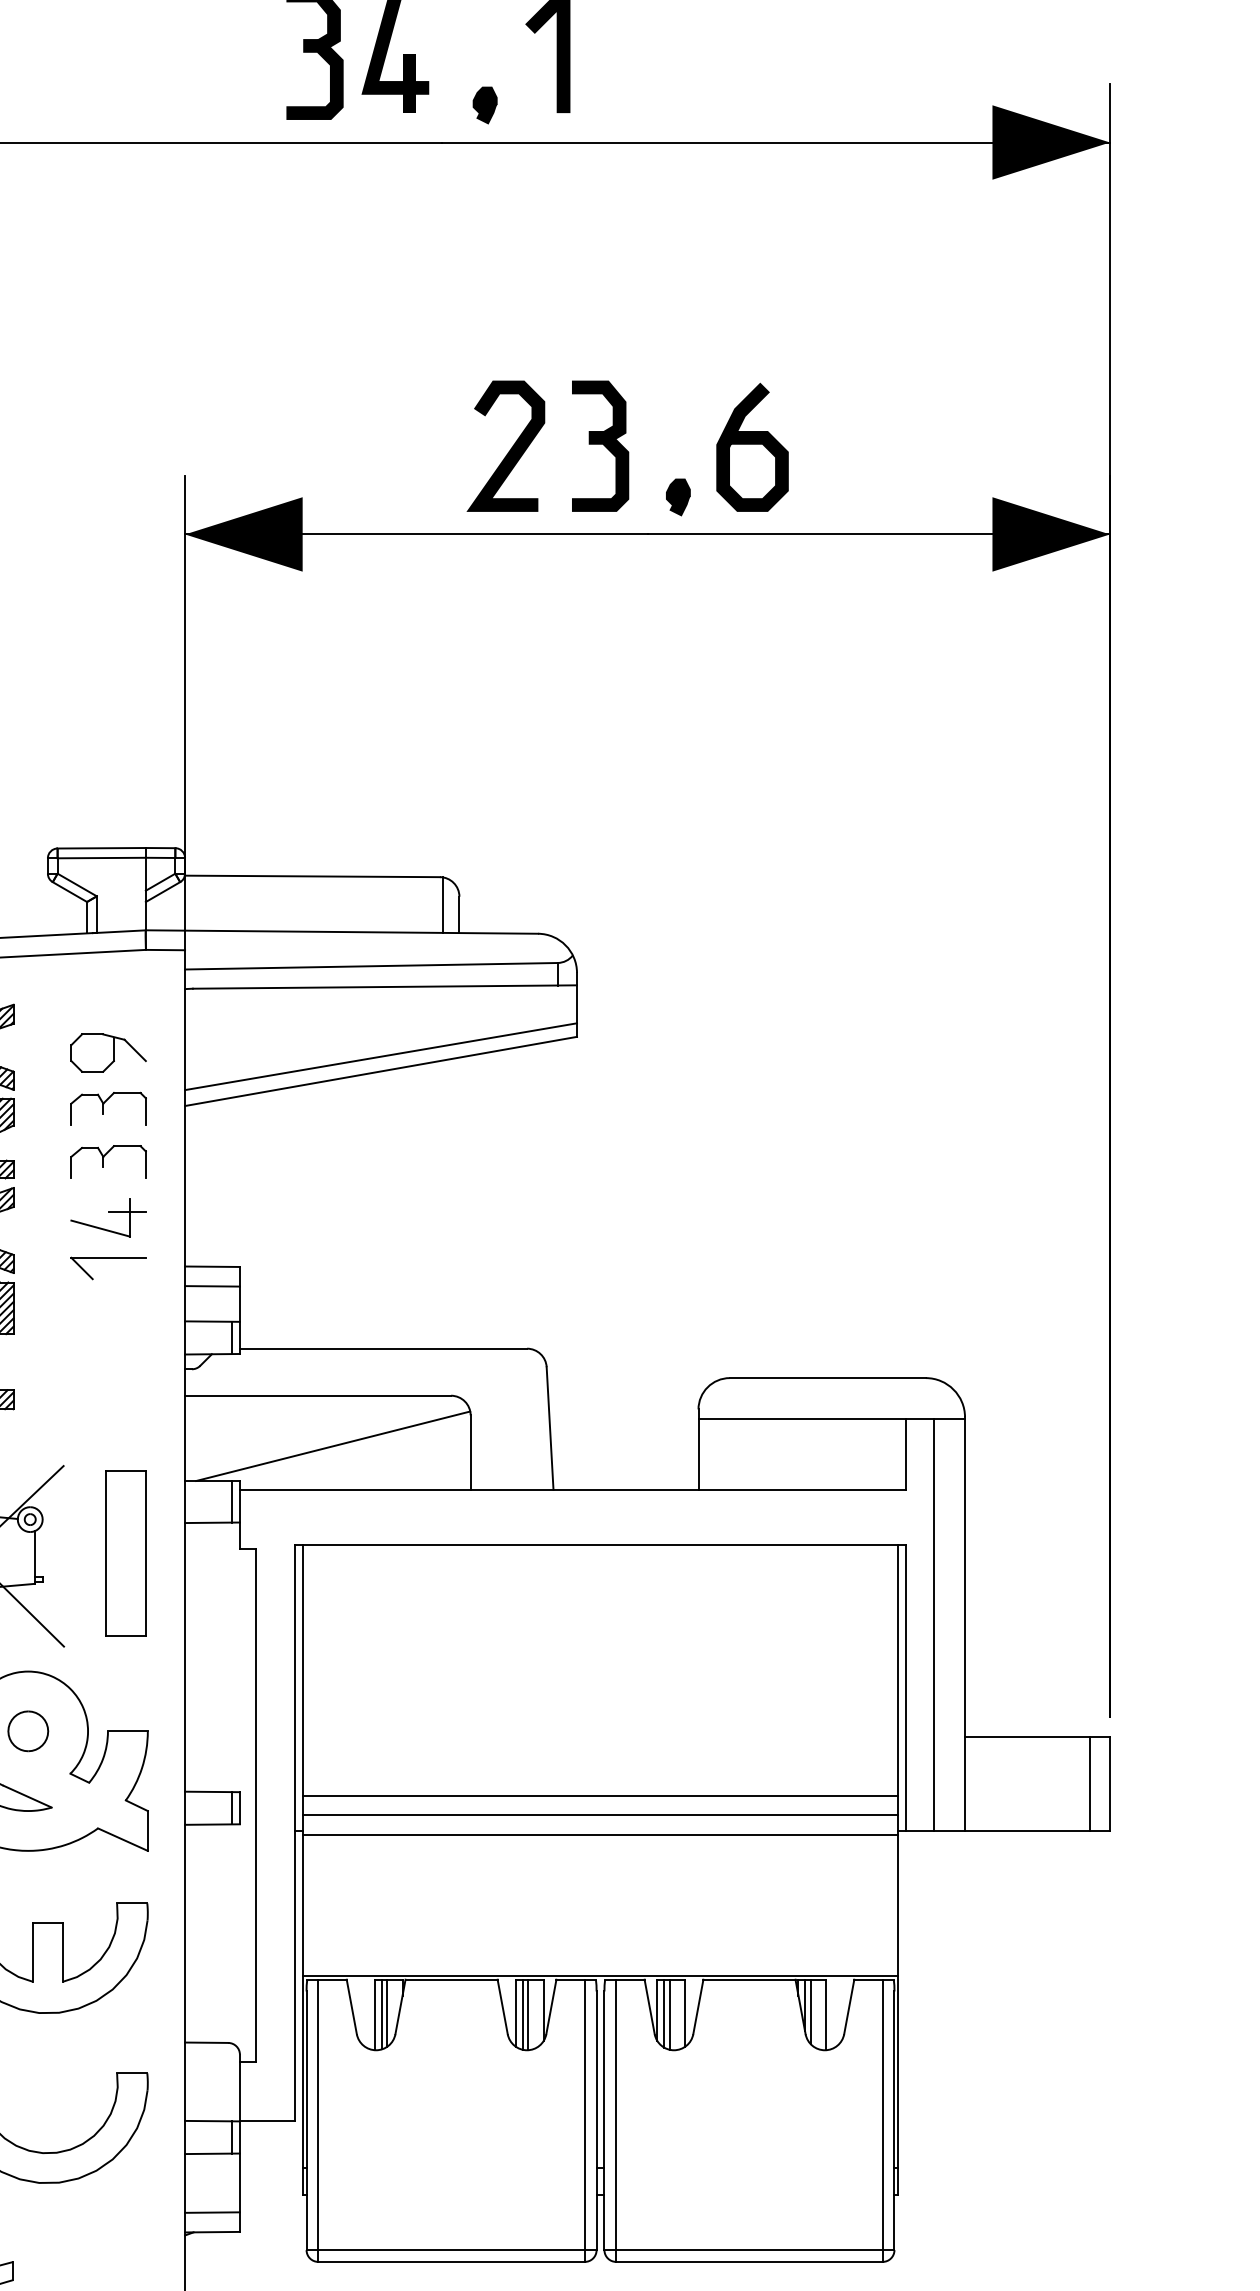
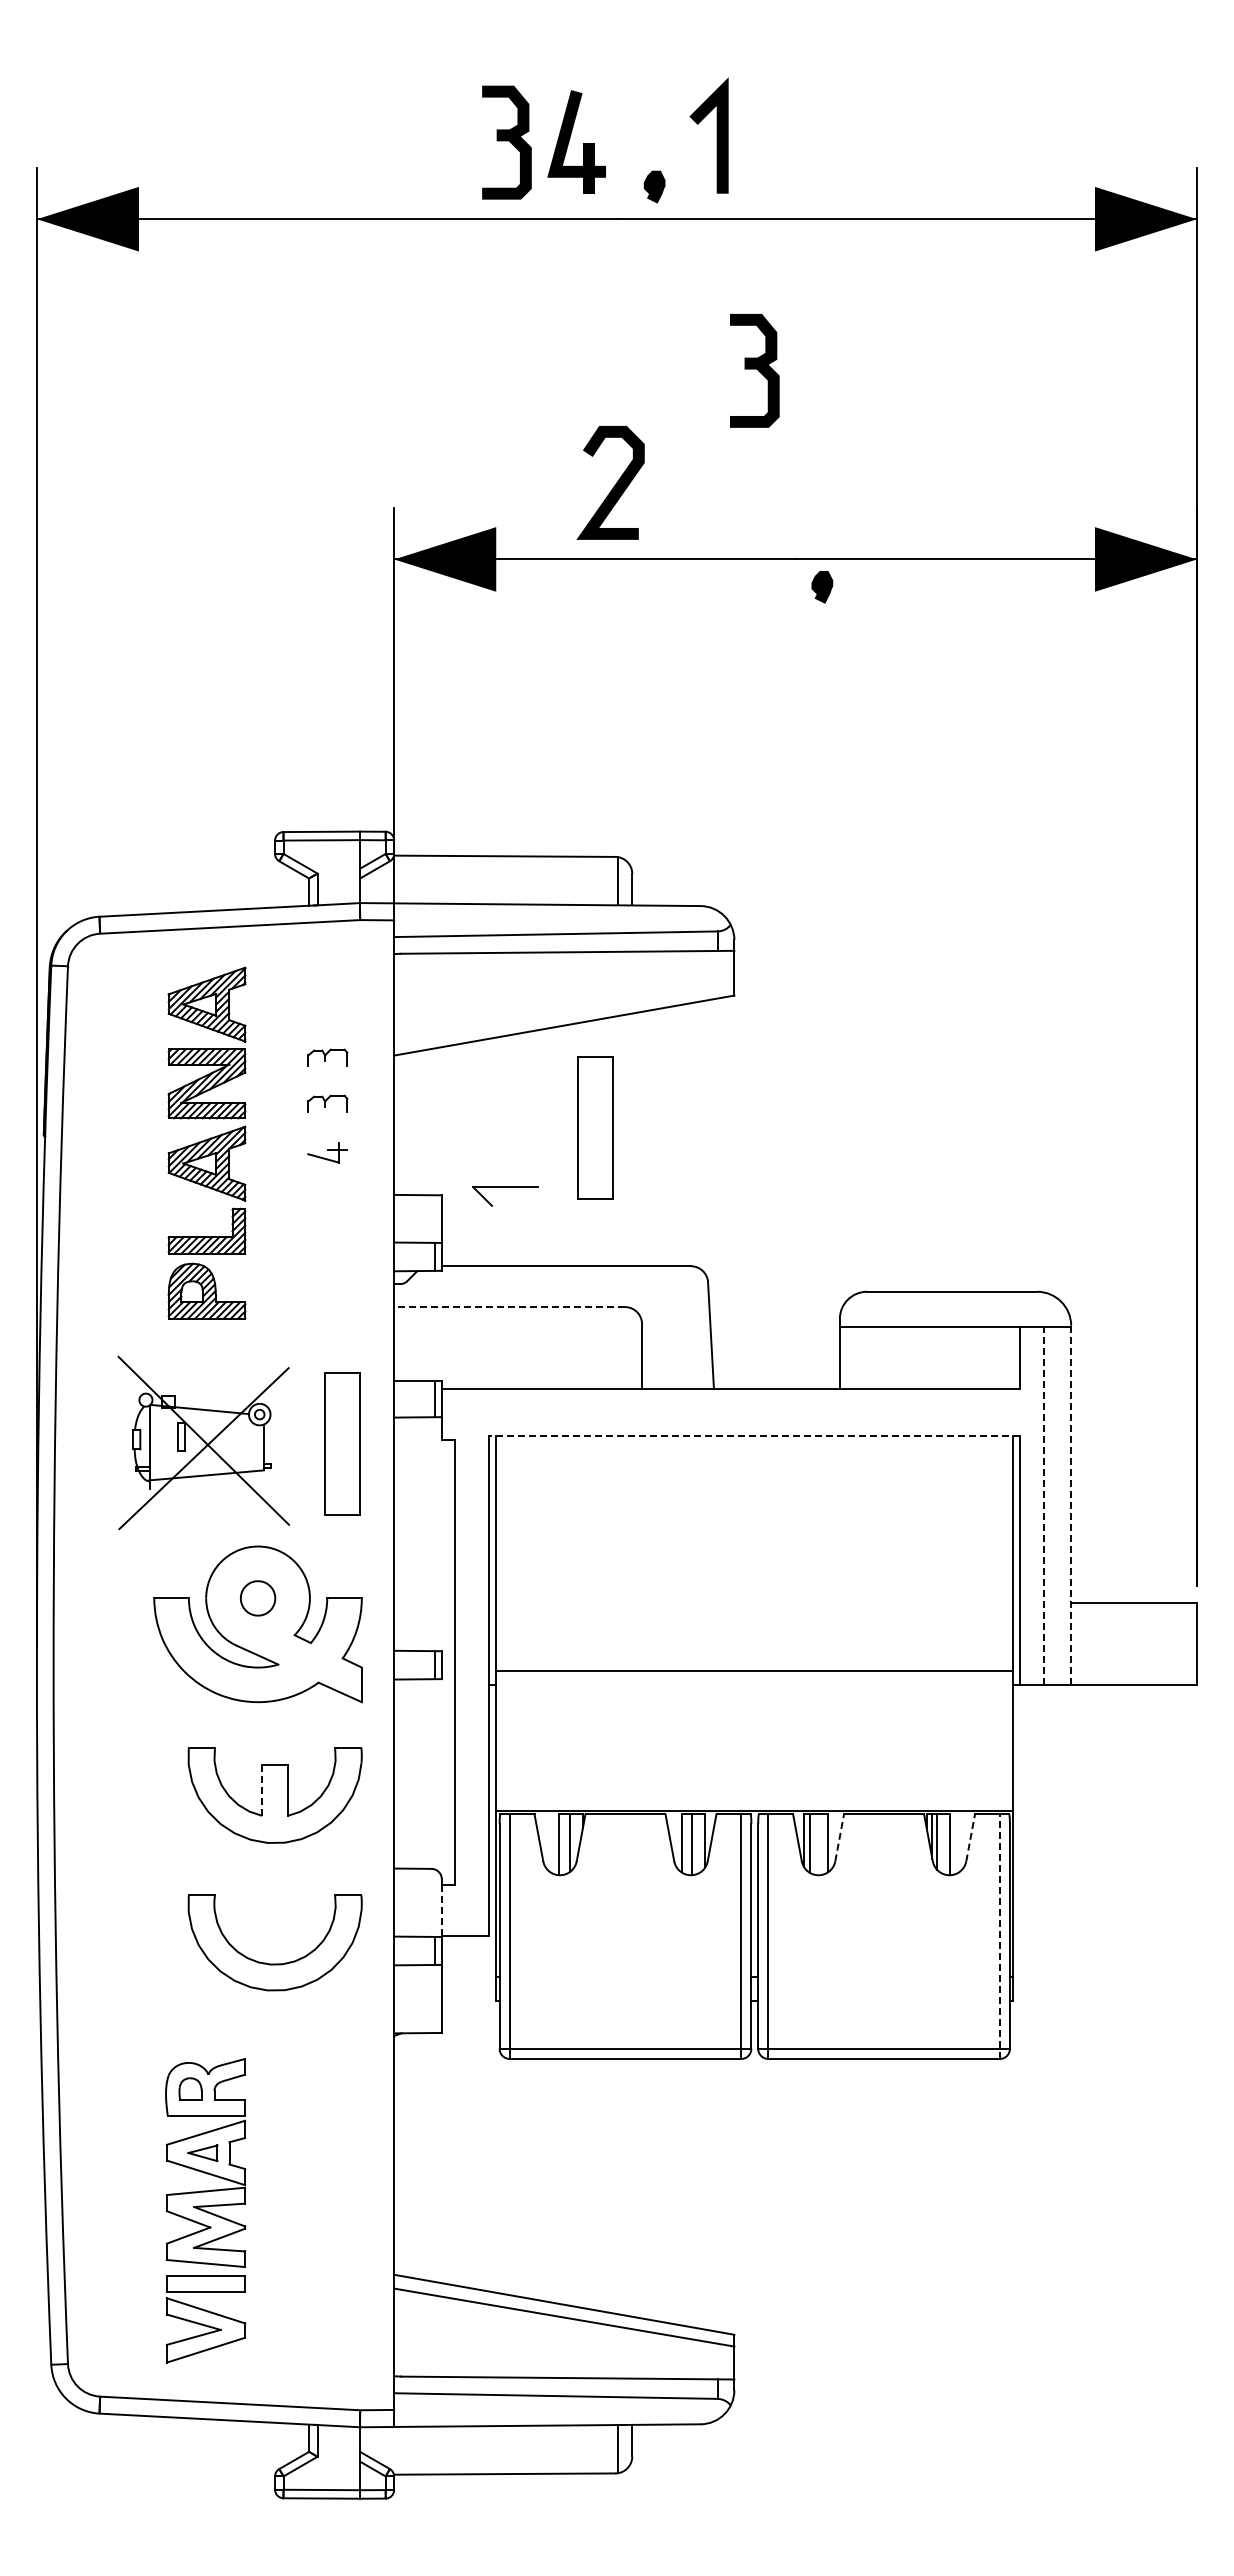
curve: (752, 444) -> (886, 481), removed
part: (600, 445) -> (754, 370), moved
curve: (510, 449) -> (614, 485), moved
part: (678, 497) -> (822, 587), moved
part: (108, 1052) -> (327, 1009), removed
line: (381, 1056) -> (564, 1012), removed
part: (108, 1108) -> (327, 1057), size x0.6
part: (108, 1161) -> (327, 1103), size x0.6
part: (417, 1188) -> (595, 1127), added
part: (108, 1217) -> (327, 1152), size x0.6
part: (108, 1257) -> (505, 1187), moved
line: (211, 1285) -> (417, 1211), removed
line: (317, 1396) -> (509, 1307), solid -> dashed
line: (332, 1445) -> (522, 1350), removed
line: (600, 1544) -> (754, 1436), solid -> dashed
line: (965, 1623) -> (1071, 1504), solid -> dashed
line: (933, 1625) -> (1043, 1506), solid -> dashed
line: (1090, 1783) -> (1180, 1643), removed
line: (600, 1795) -> (754, 1654), removed
line: (600, 1835) -> (754, 1688), removed
line: (33, 1953) -> (262, 1791), solid -> dashed
line: (698, 2006) -> (839, 1837), solid -> dashed
line: (849, 2006) -> (970, 1837), solid -> dashed
line: (381, 2014) -> (564, 1844), removed
line: (523, 2014) -> (687, 1844), removed
line: (669, 2014) -> (814, 1844), removed
line: (239, 2090) -> (441, 1910), solid -> dashed
line: (882, 2120) -> (999, 1936), solid -> dashed
line: (211, 2211) -> (417, 2015), removed

